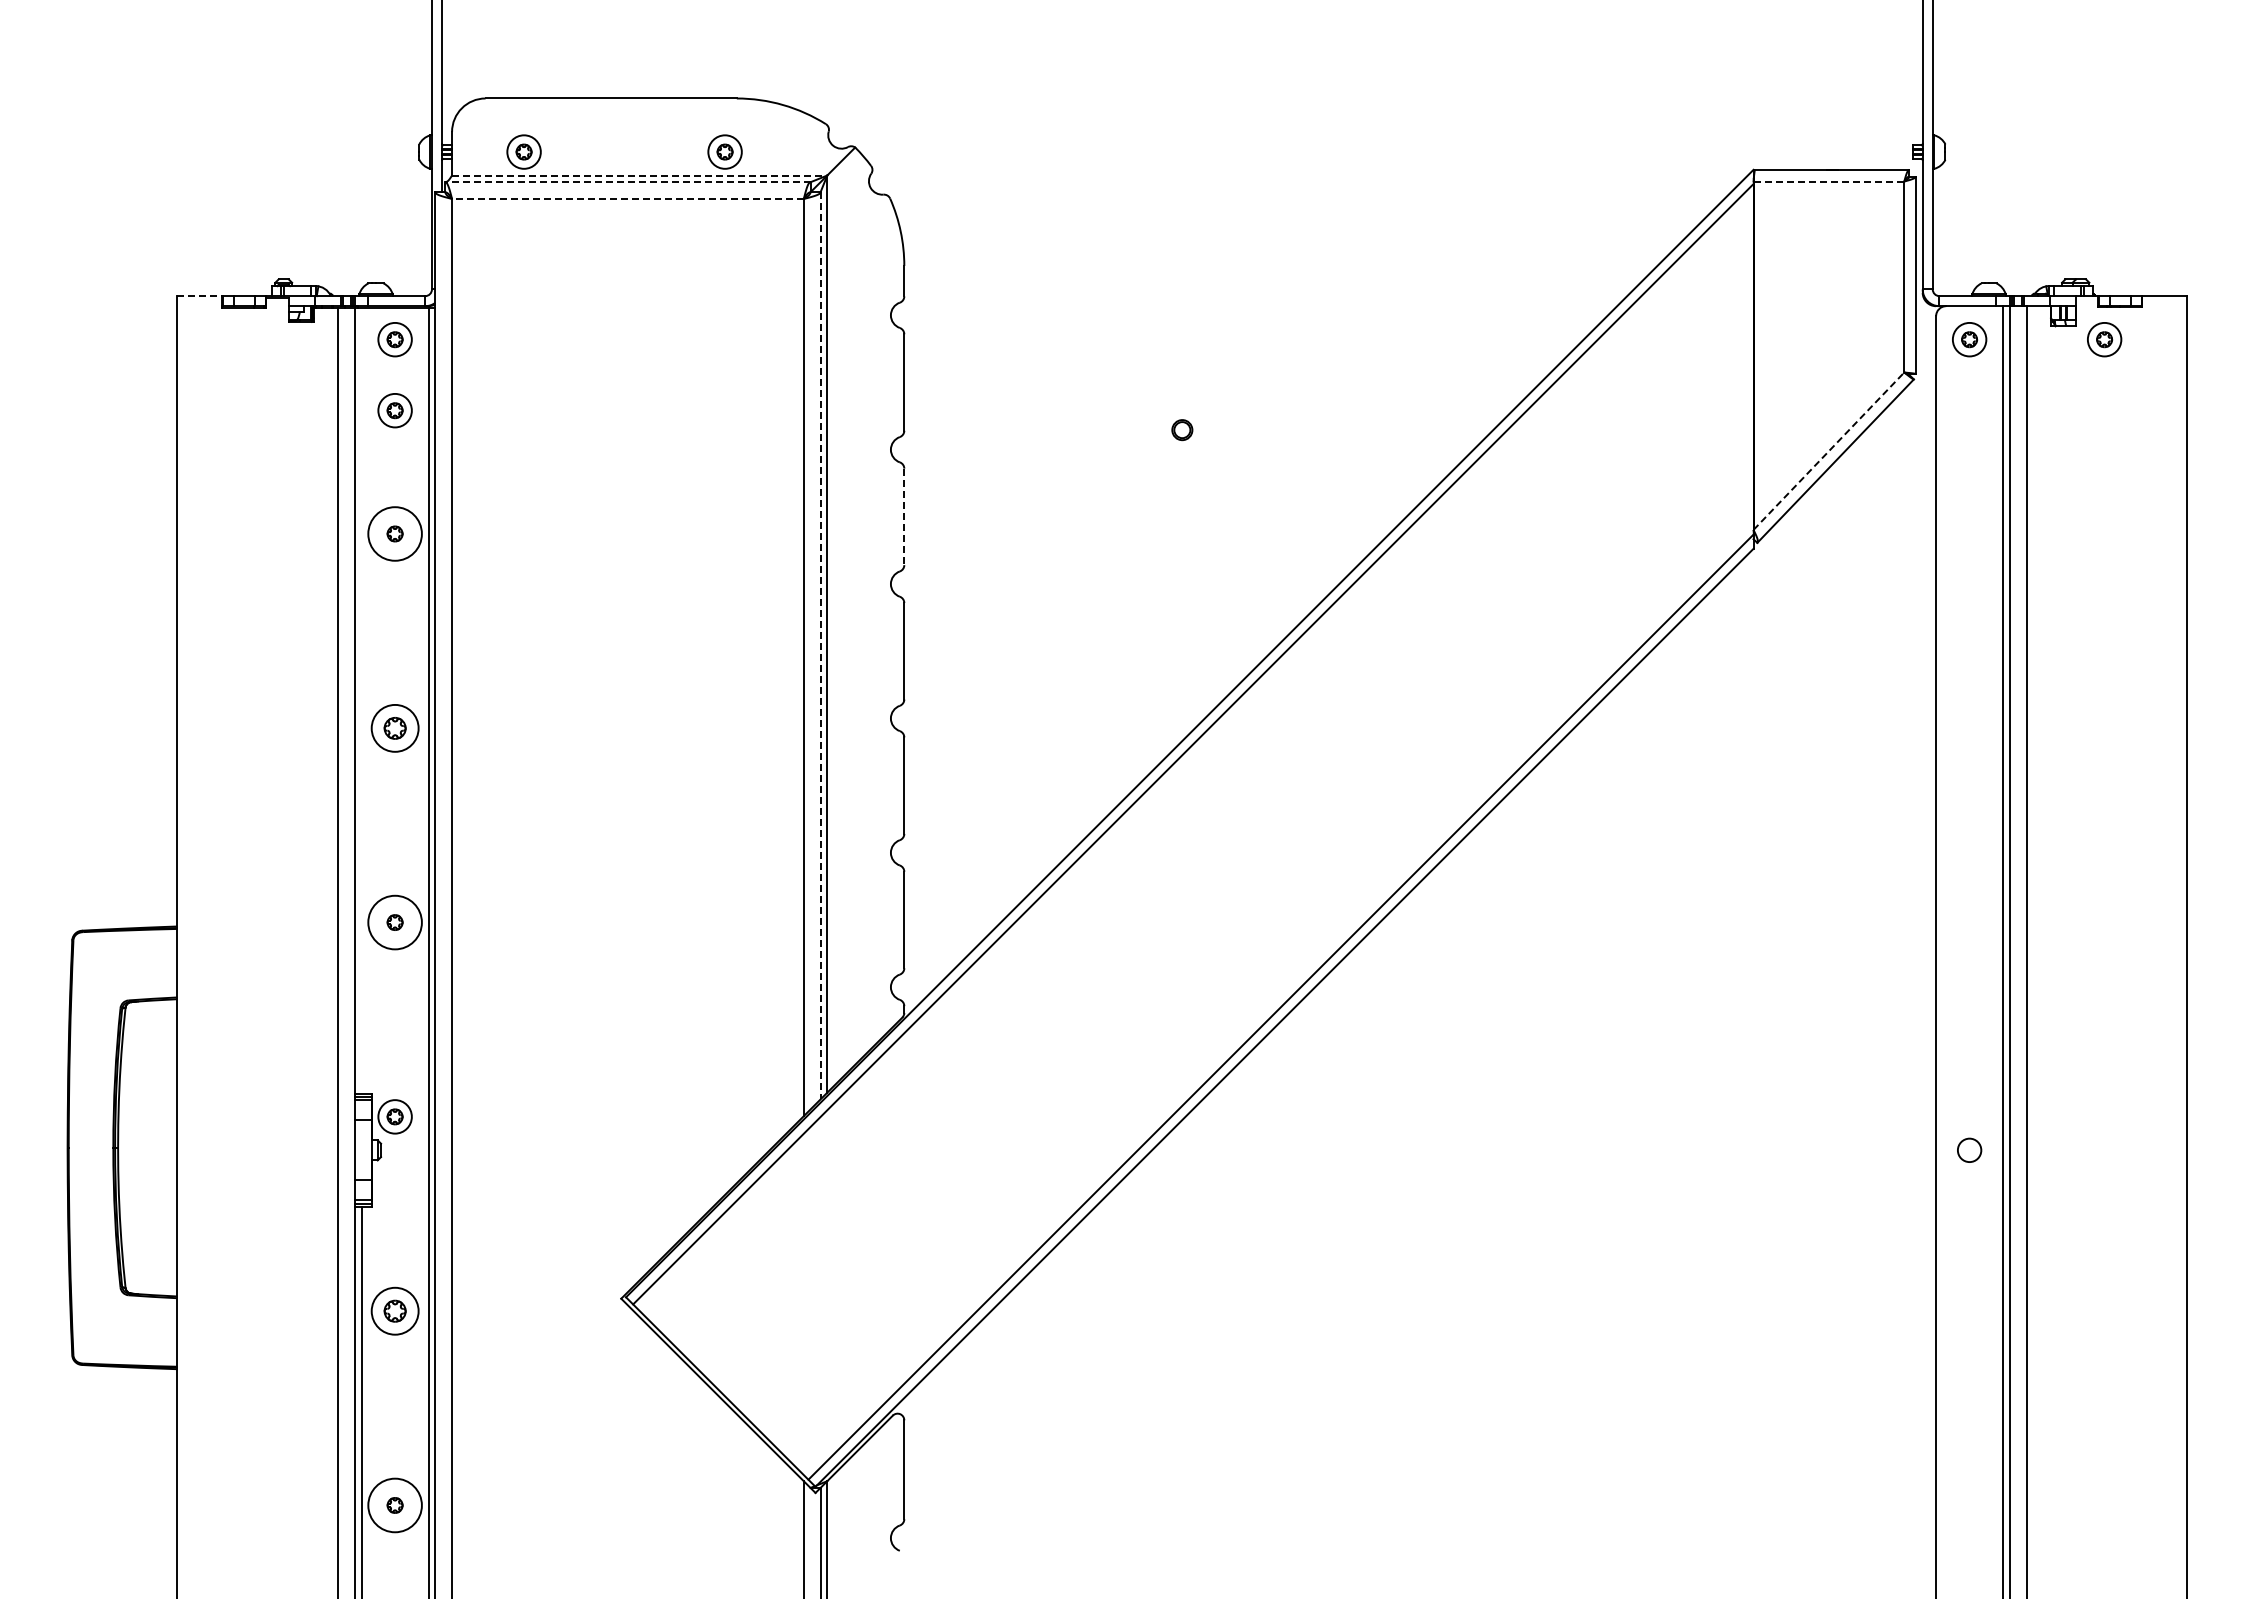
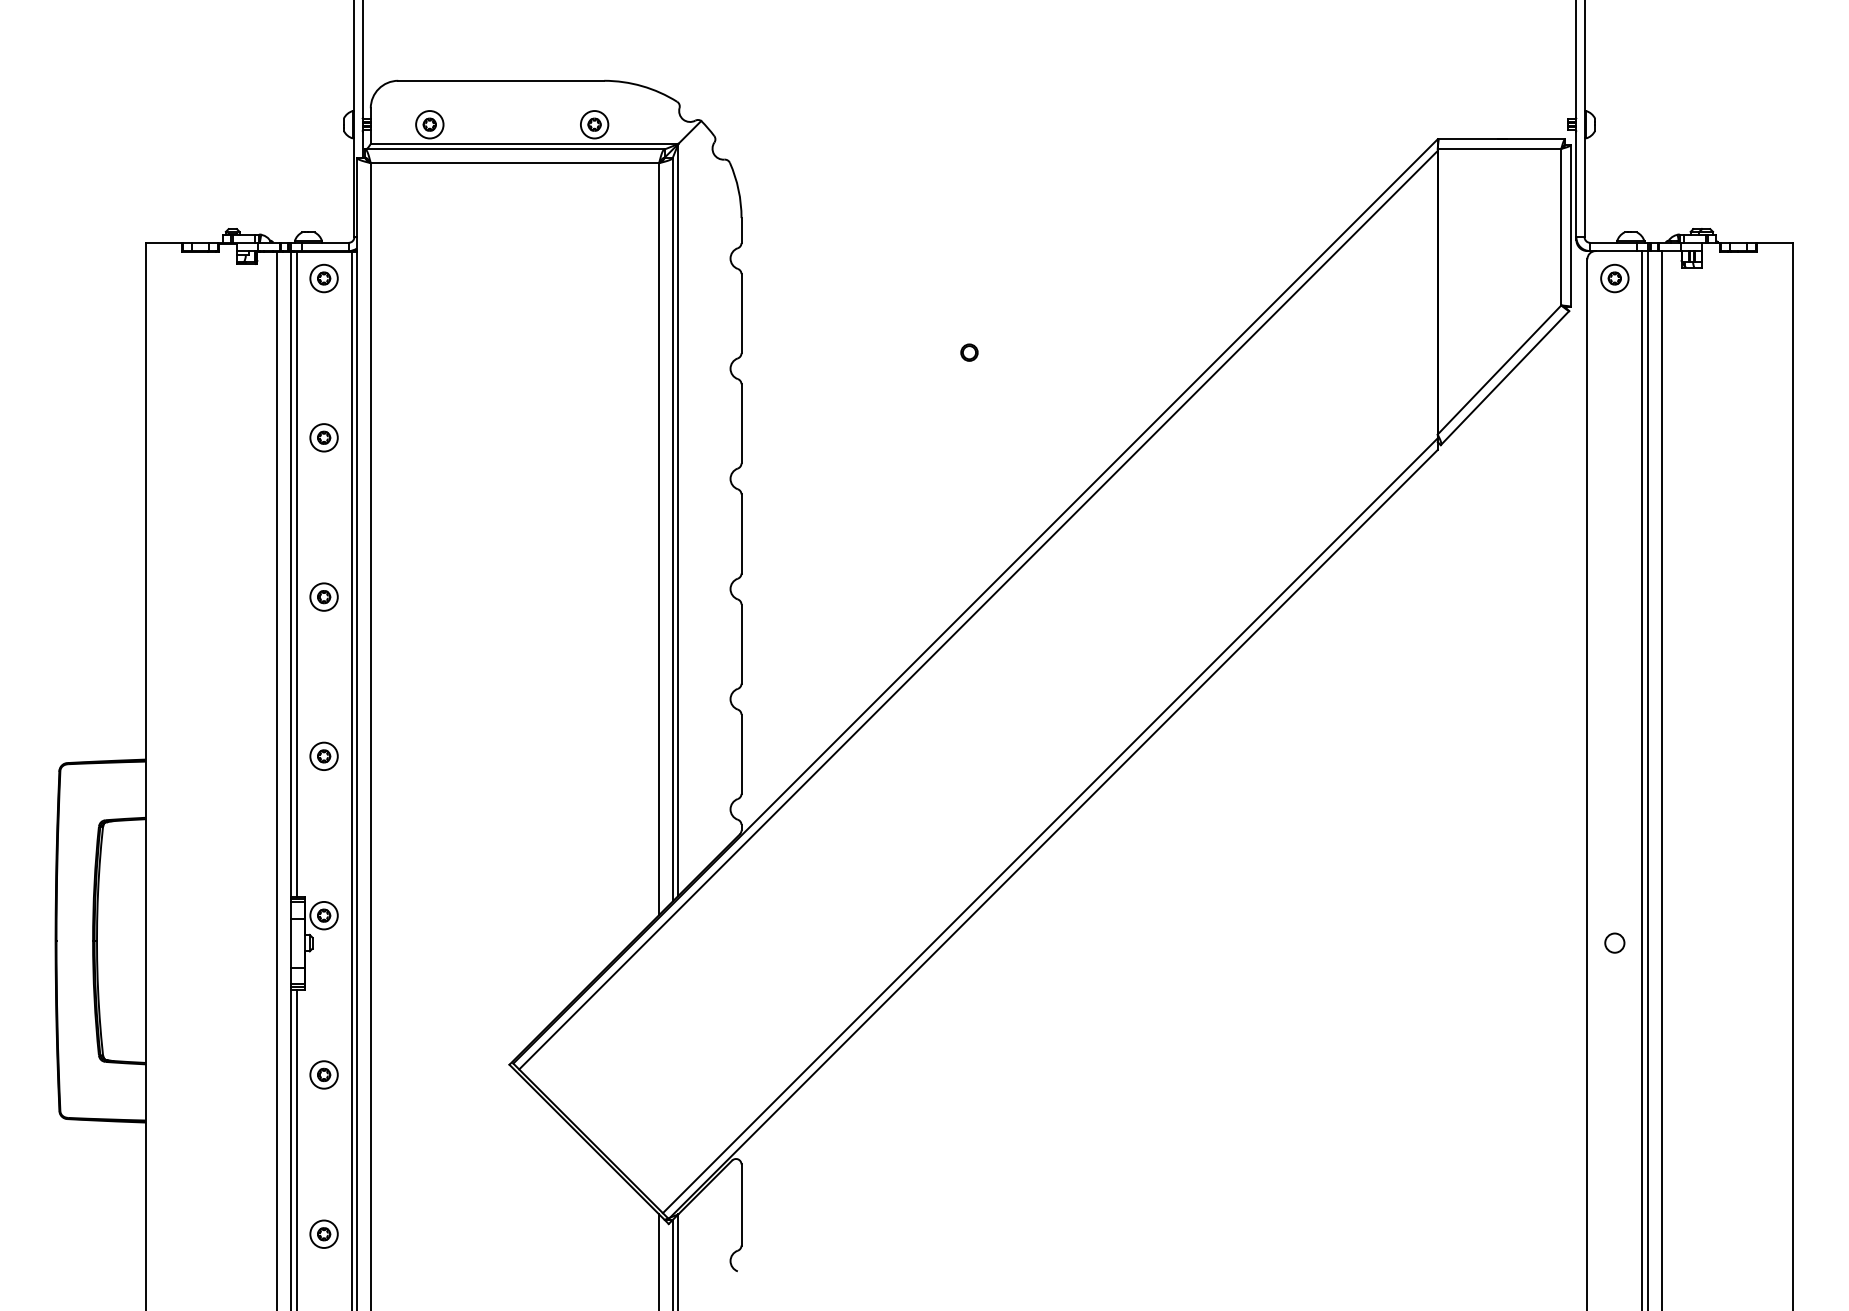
line: (639, 175) -> (524, 143), dashed -> solid
line: (1828, 181) -> (1499, 148), dashed -> solid
line: (627, 182) -> (514, 149), dashed -> solid
line: (627, 198) -> (514, 162), dashed -> solid
line: (200, 296) -> (164, 243), dashed -> solid
part: (2104, 339) -> (1725, 278), removed
part: (394, 410) -> (323, 336), removed
line: (1828, 451) -> (1499, 370), dashed -> solid
line: (904, 517) -> (741, 424), dashed -> solid
circle: (394, 533) -> (323, 437), size x0.62
line: (820, 645) -> (672, 529), dashed -> solid
line: (361, 700) -> (296, 574), added
part: (394, 727) -> (323, 596), size x0.71
circle: (394, 922) -> (323, 756), size x0.62
part: (394, 1310) -> (323, 1074), size x0.71
circle: (394, 1505) -> (323, 1234), size x0.62

